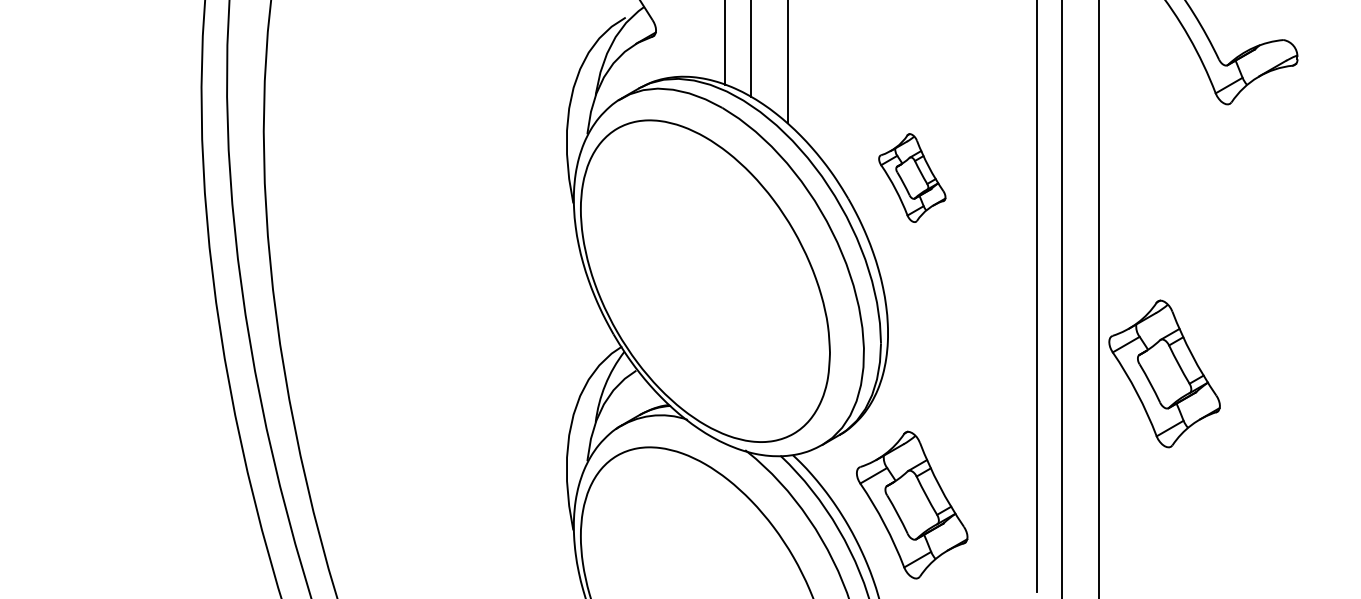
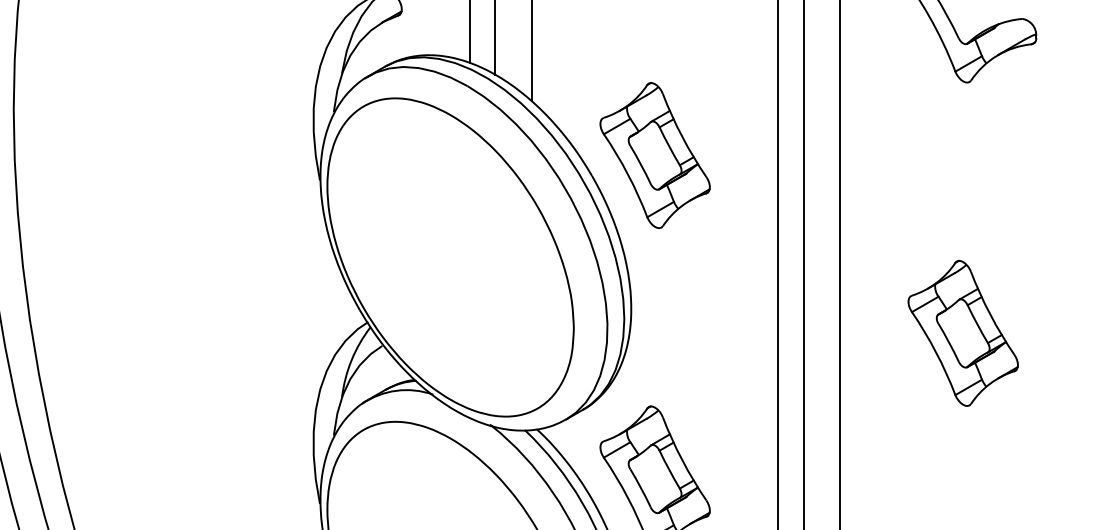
part: (912, 177) -> (655, 154), size x1.67
part: (1164, 373) -> (963, 332), moved

